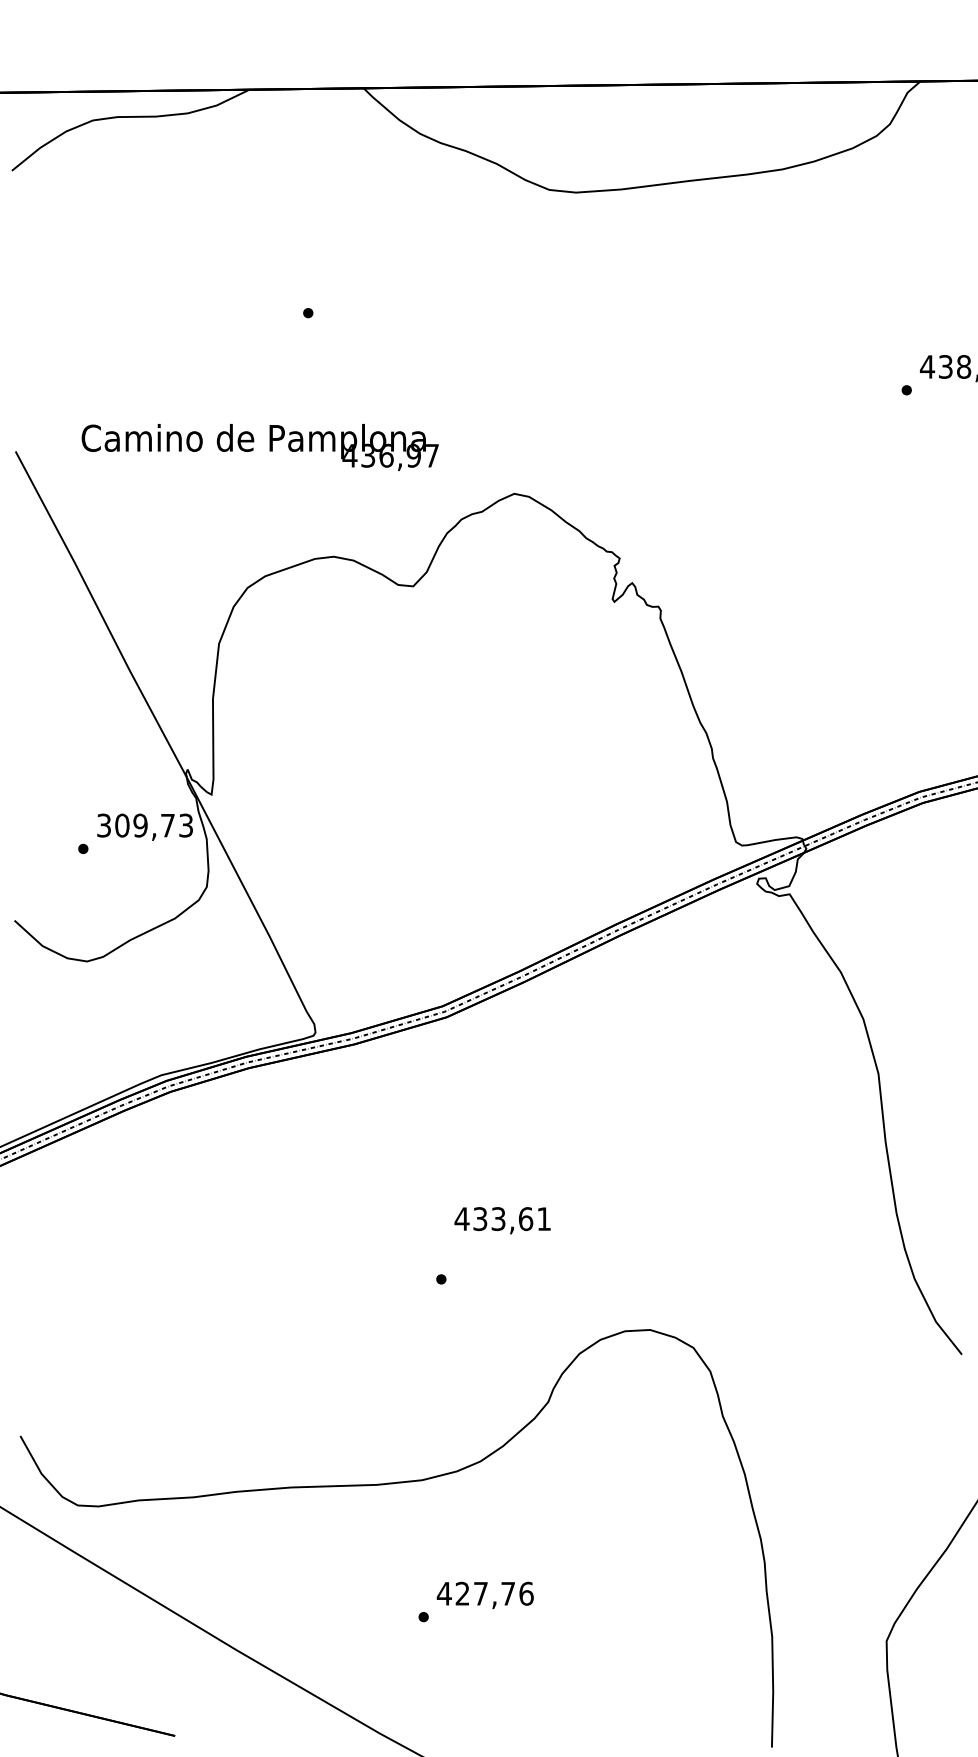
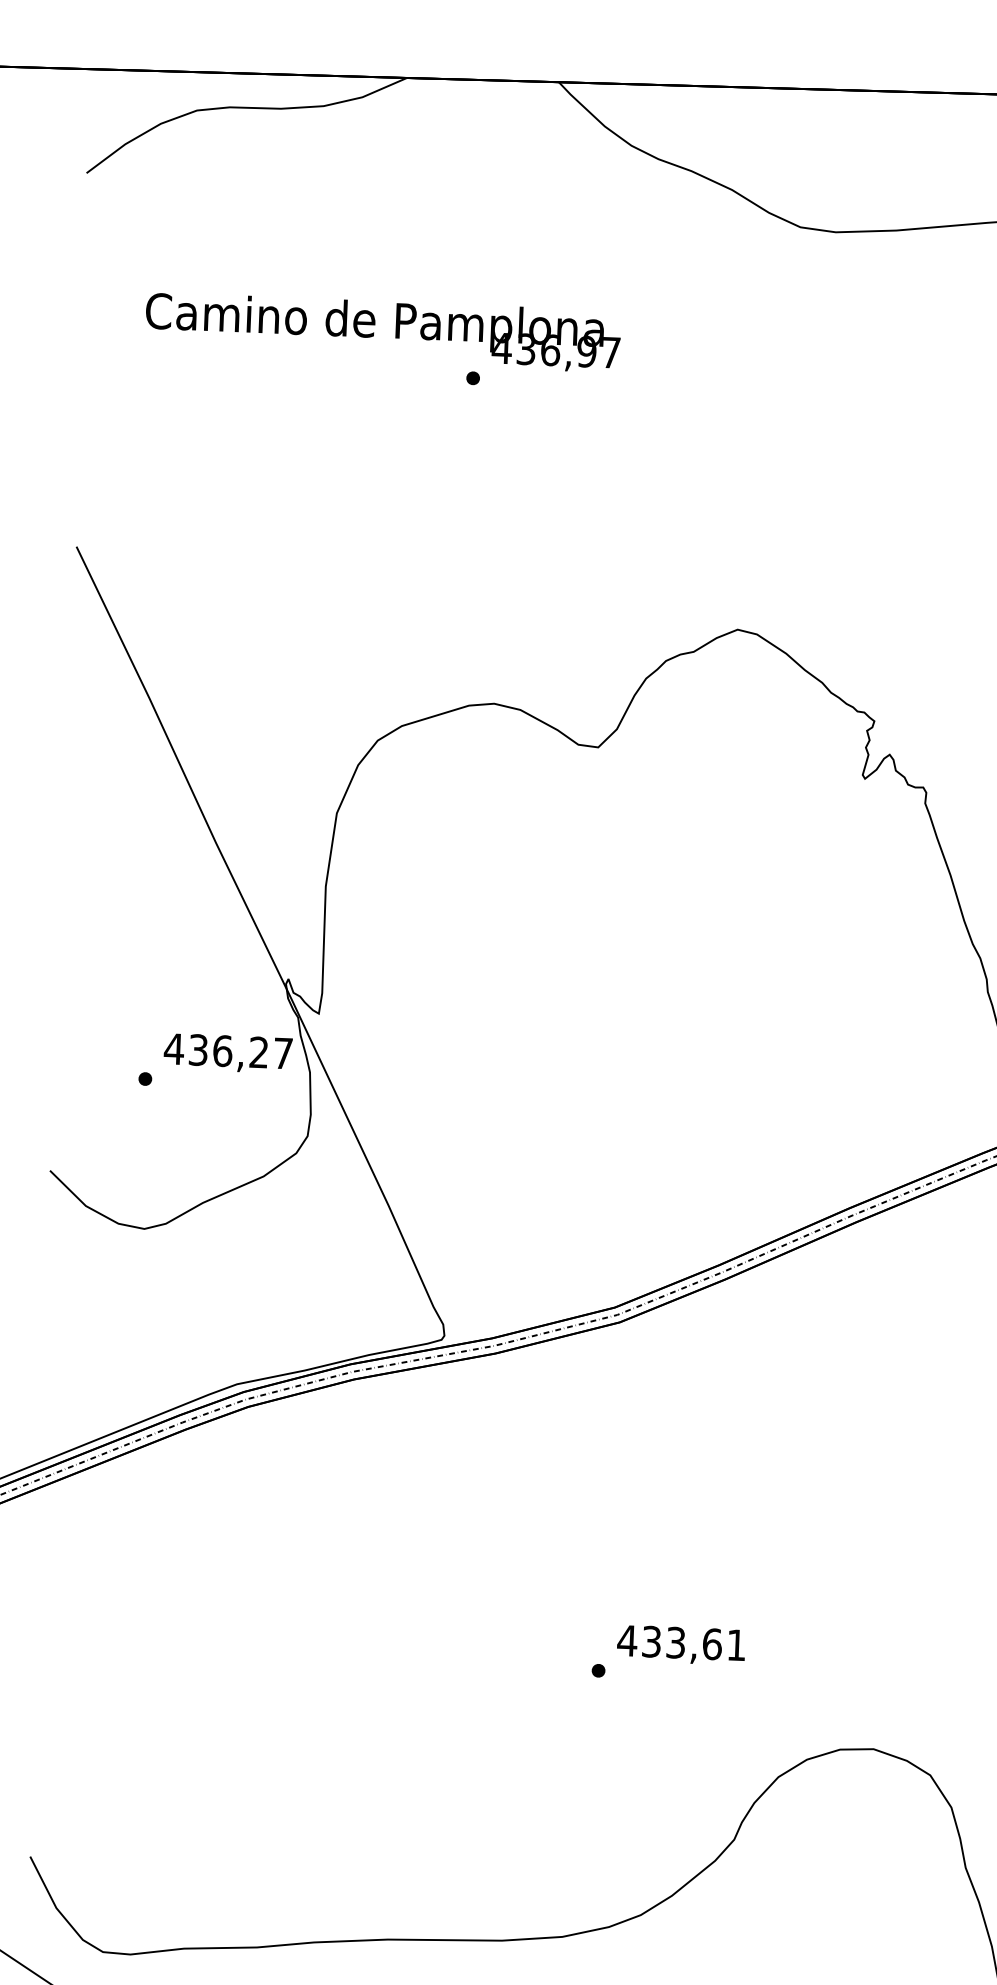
text: (259, 447) -> (382, 332), moved
text: (144, 825) -> (227, 1051), 309,73 -> 436,27
text: (502, 1220) -> (681, 1644), moved

